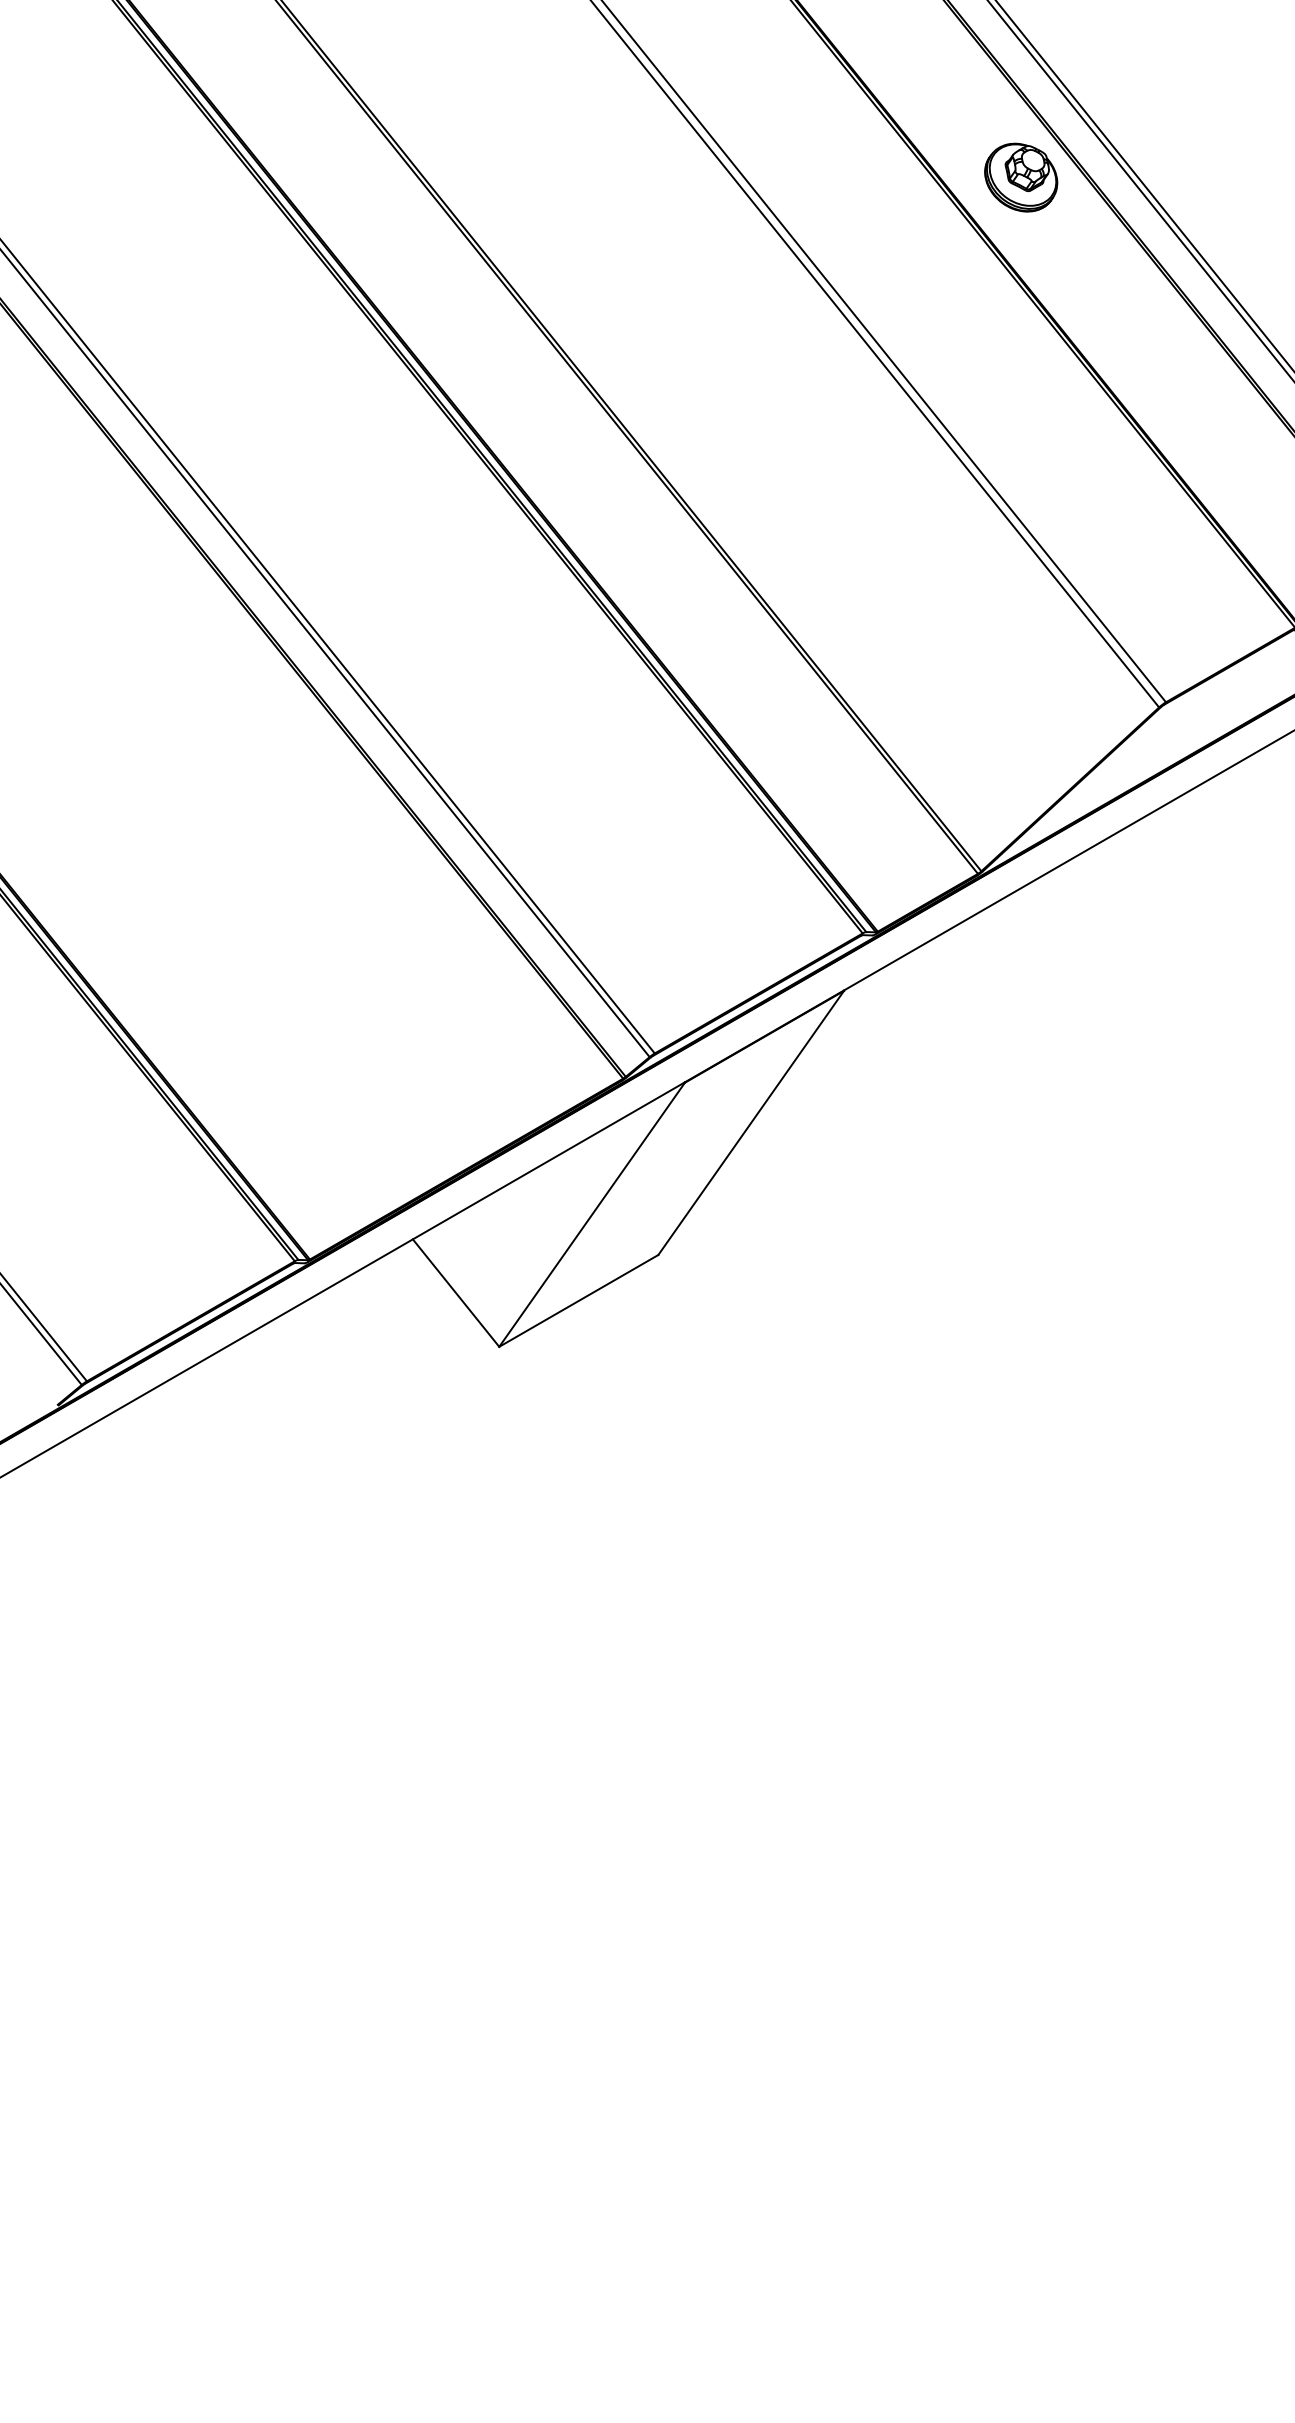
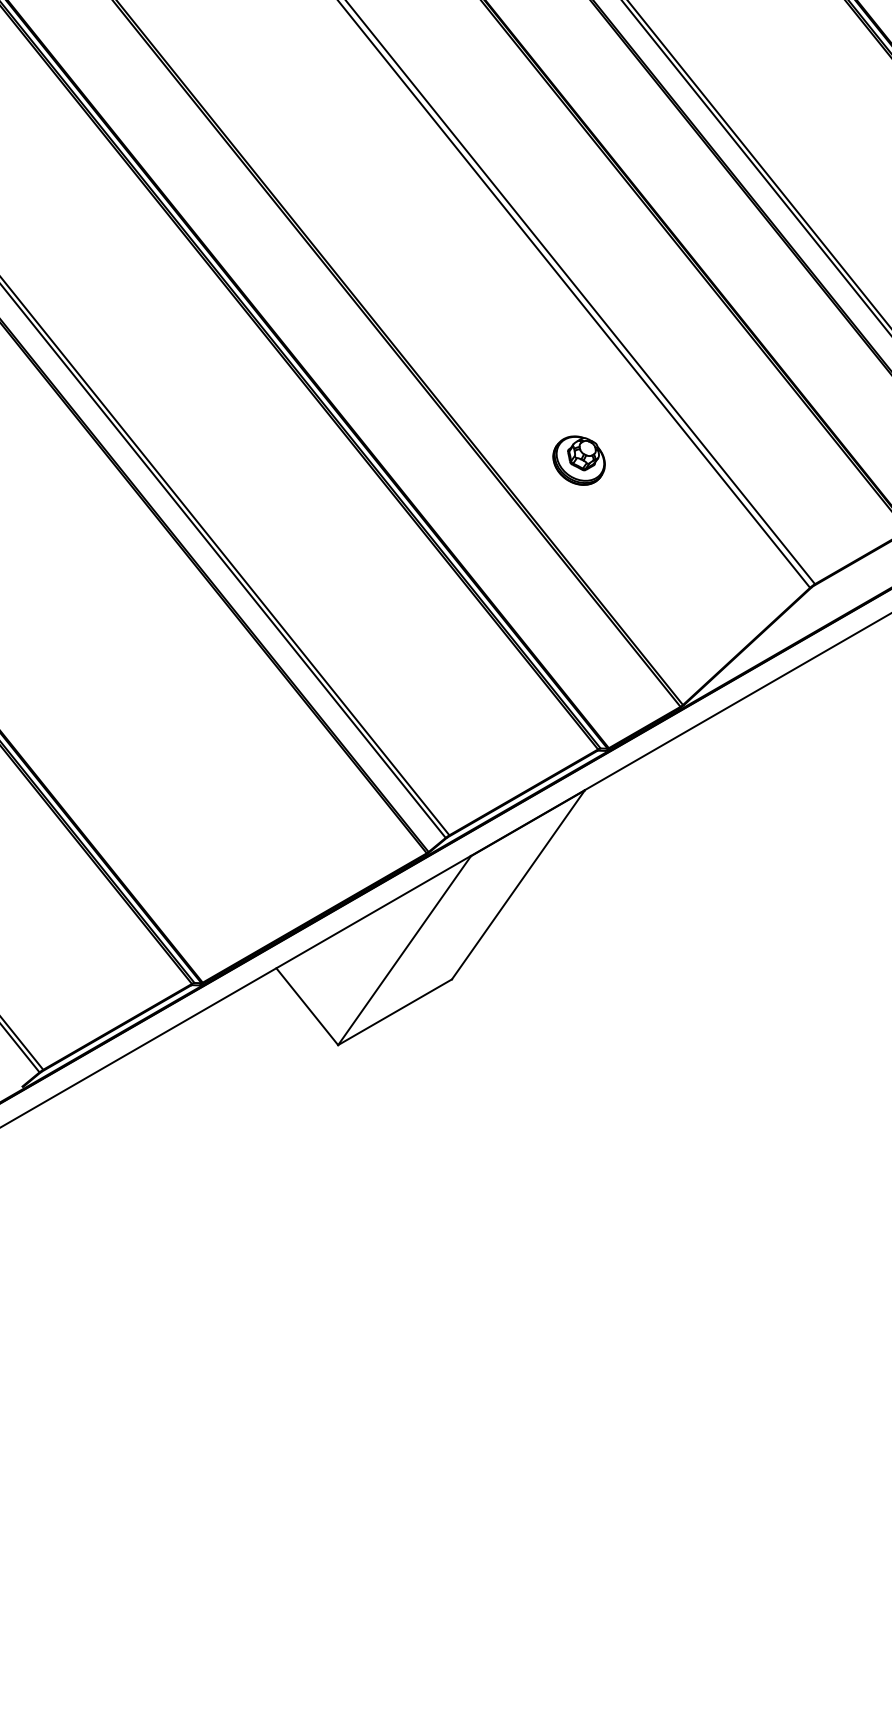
part: (1021, 177) -> (579, 460), moved

